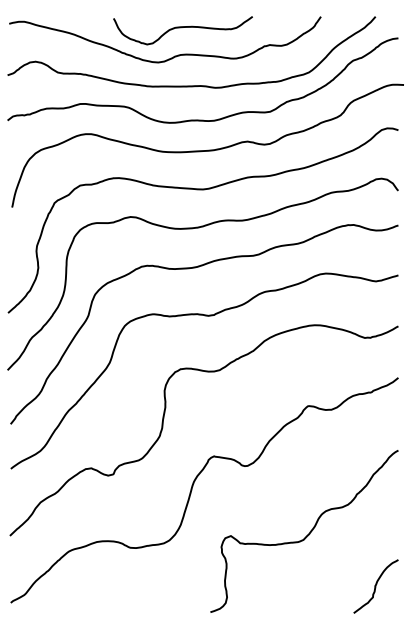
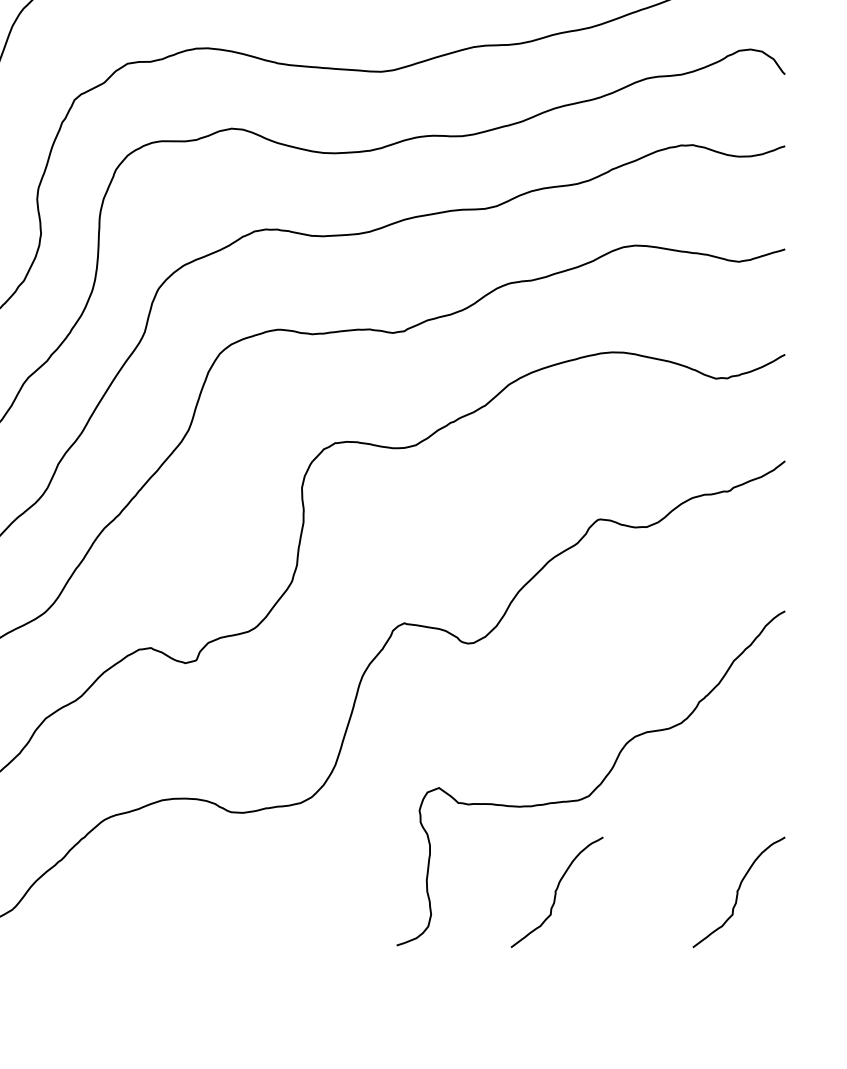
curve: (287, 586) -> (555, 892), added

